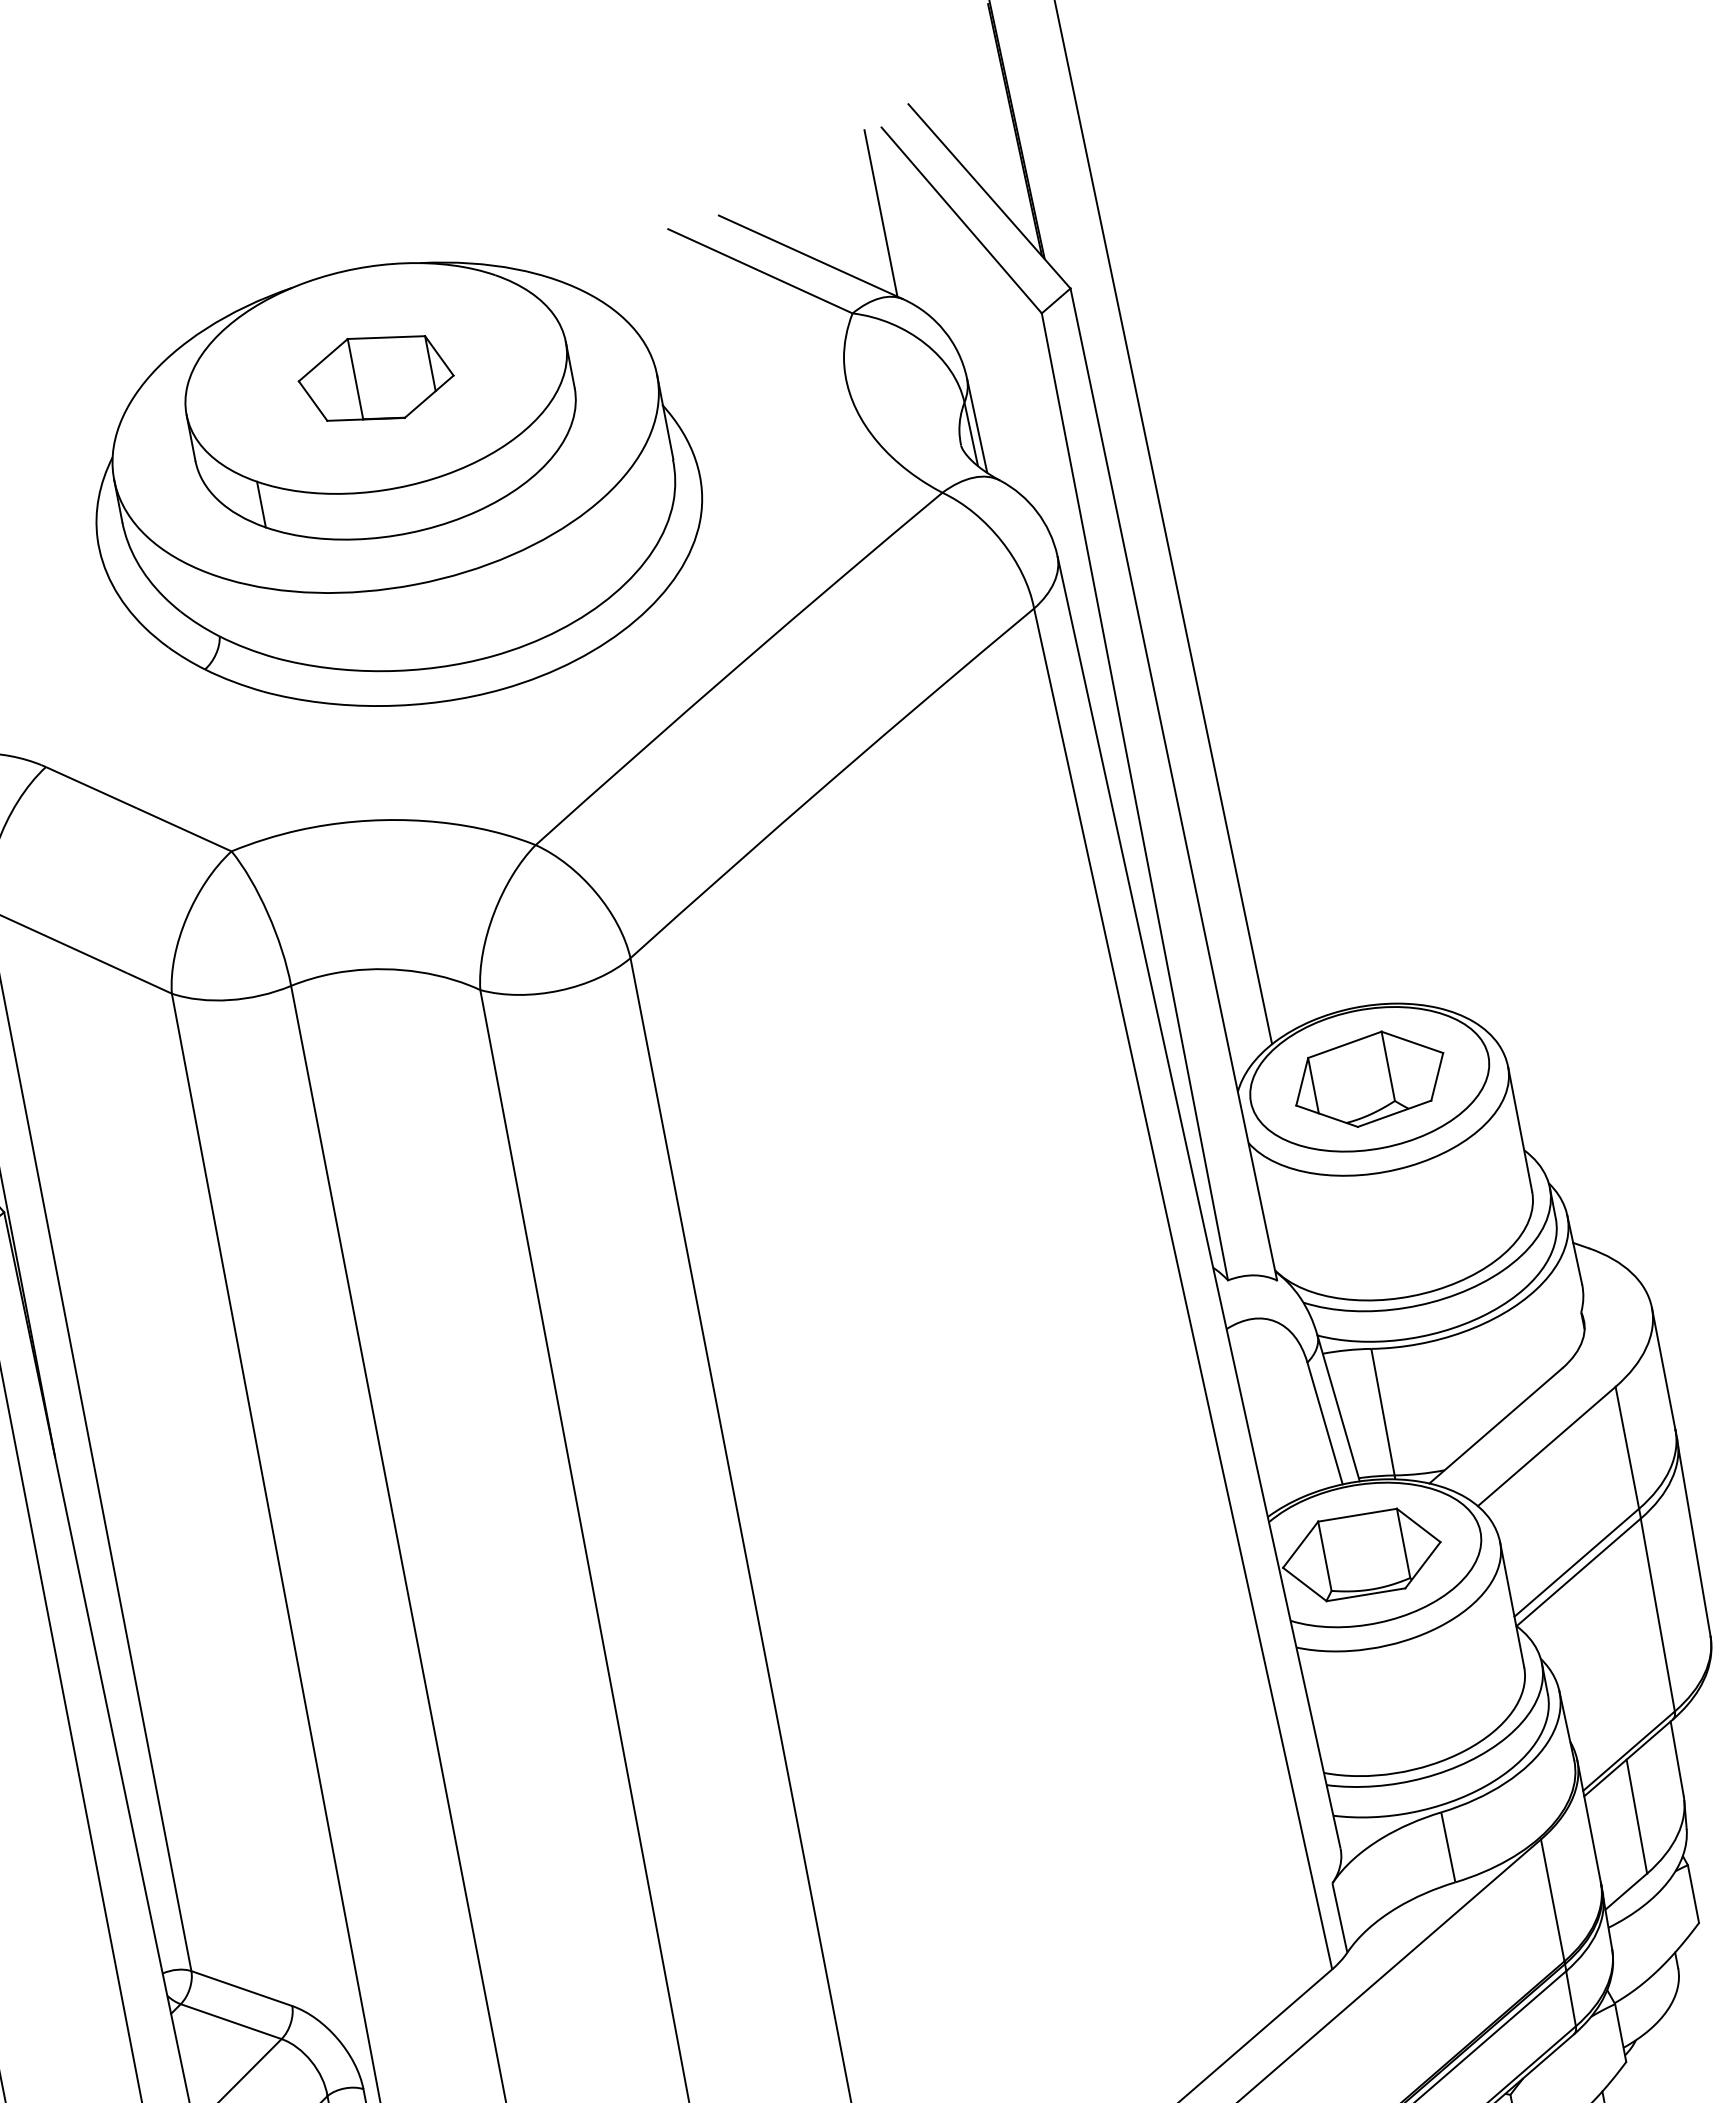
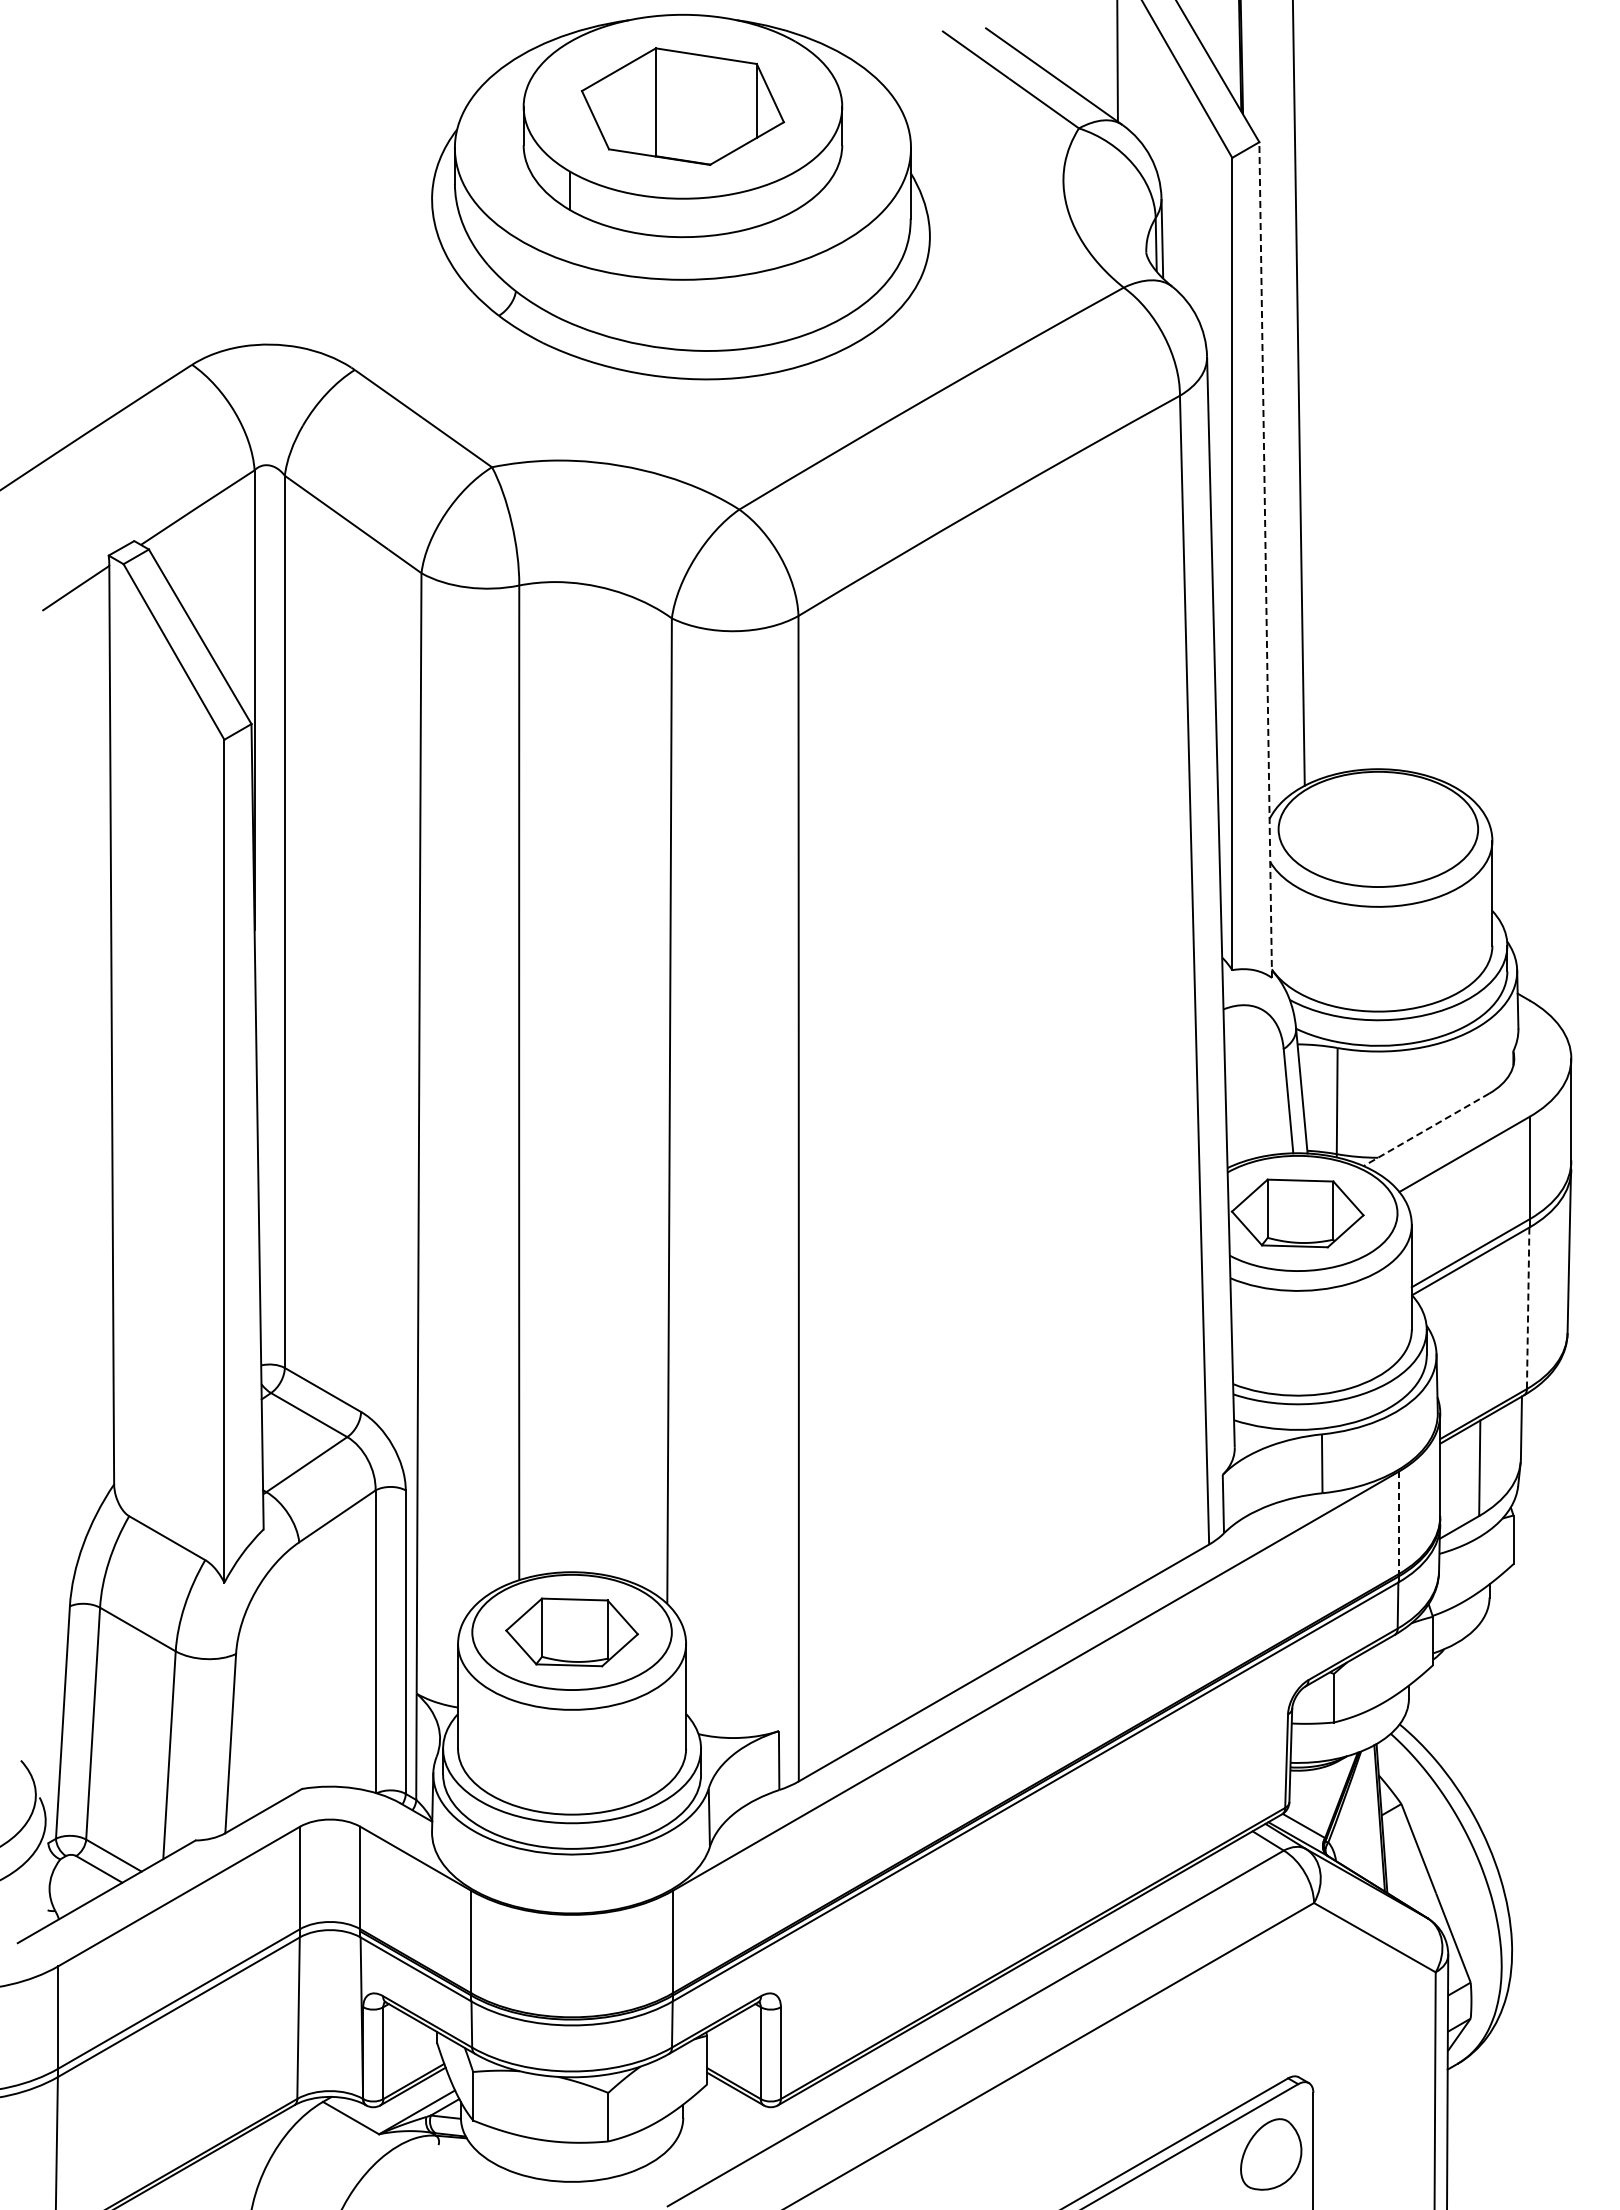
part: (375, 378) -> (682, 106), size x1.6
line: (1173, 785) -> (1265, 560), solid -> dashed
part: (1369, 1079) -> (1378, 829), removed
line: (1495, 1425) -> (1426, 1129), solid -> dashed
line: (1658, 1615) -> (1528, 1308), solid -> dashed
line: (1552, 1900) -> (1398, 1523), solid -> dashed

